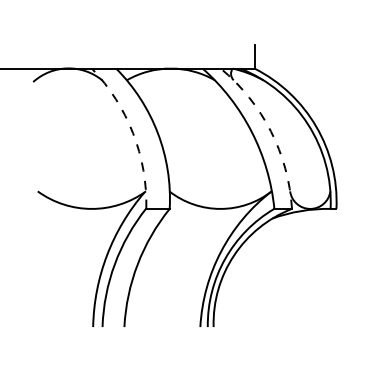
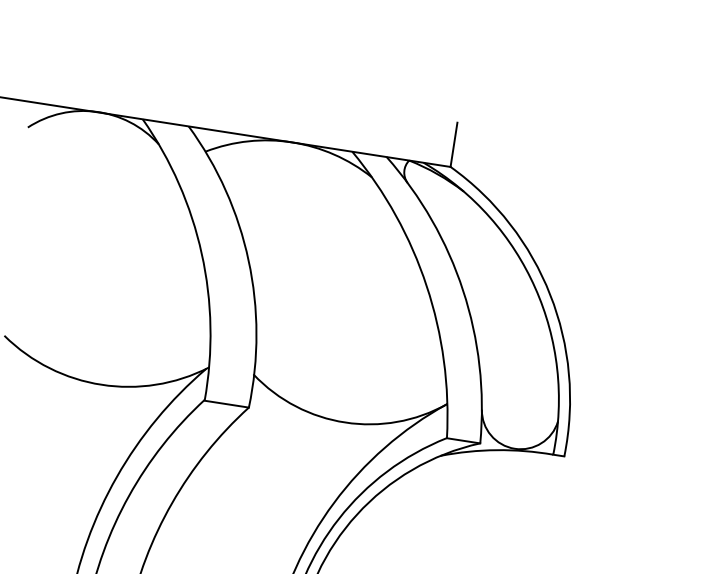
arc: (270, 131) -> (462, 290), dashed -> solid
arc: (133, 133) -> (202, 254), dashed -> solid

